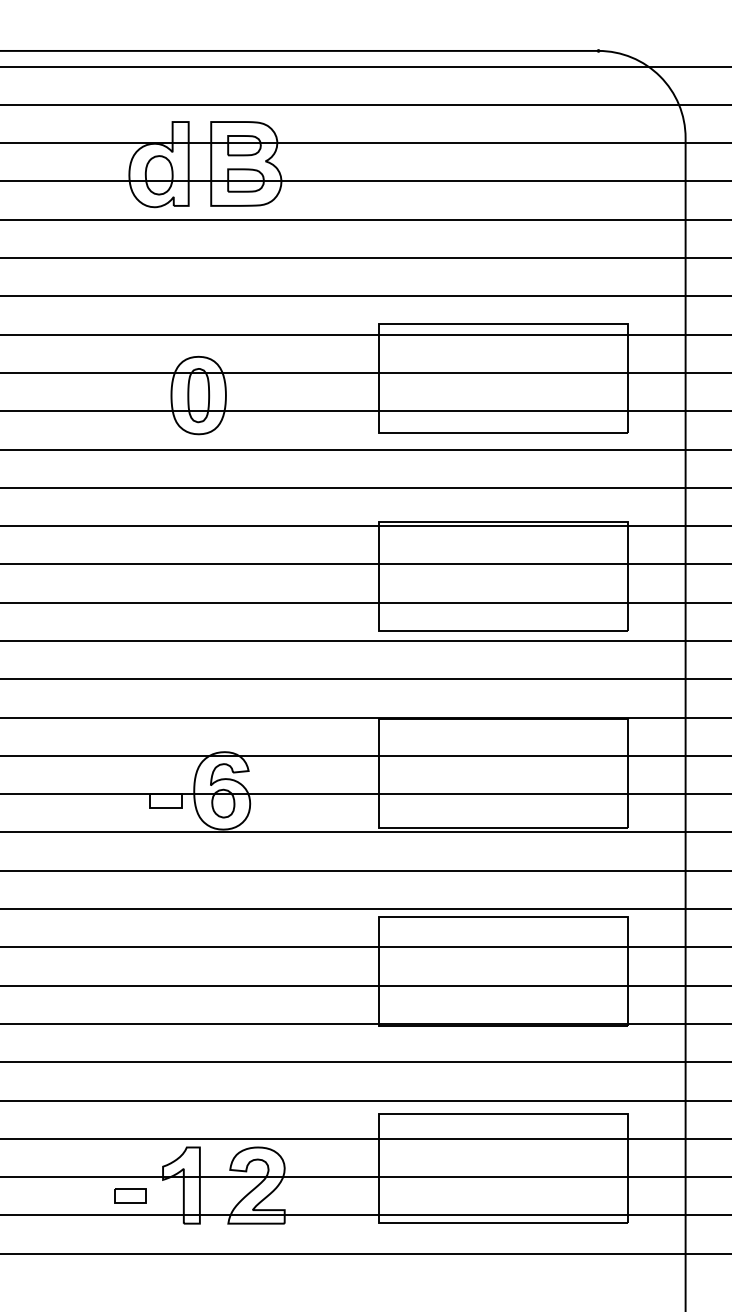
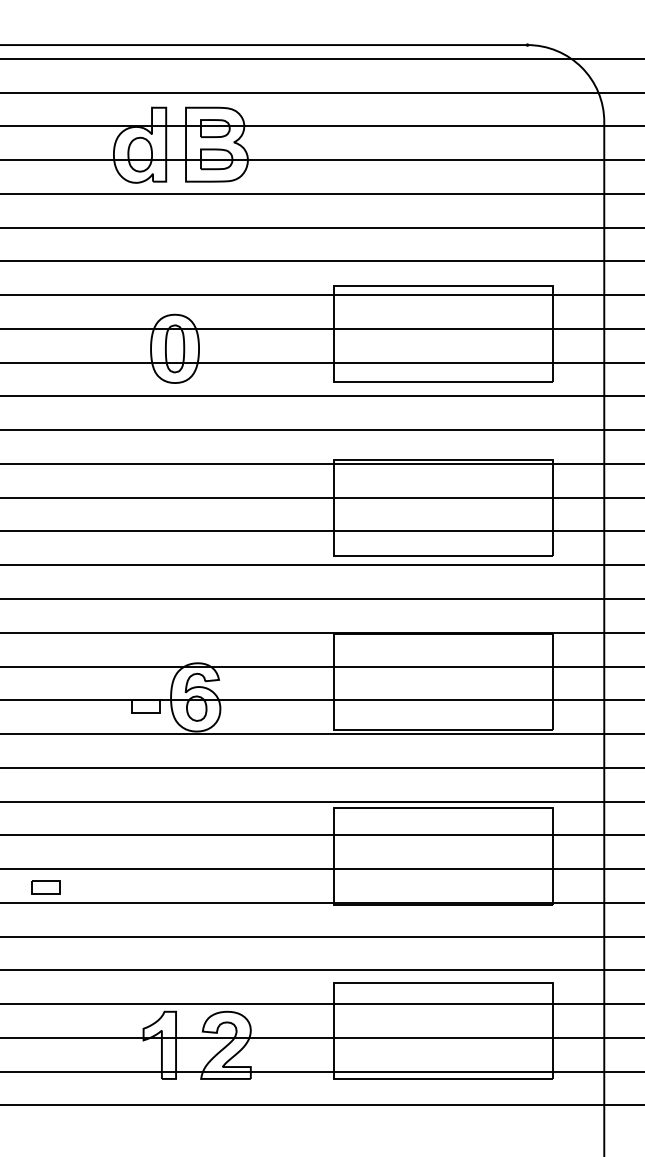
part: (130, 1195) -> (45, 887), moved

